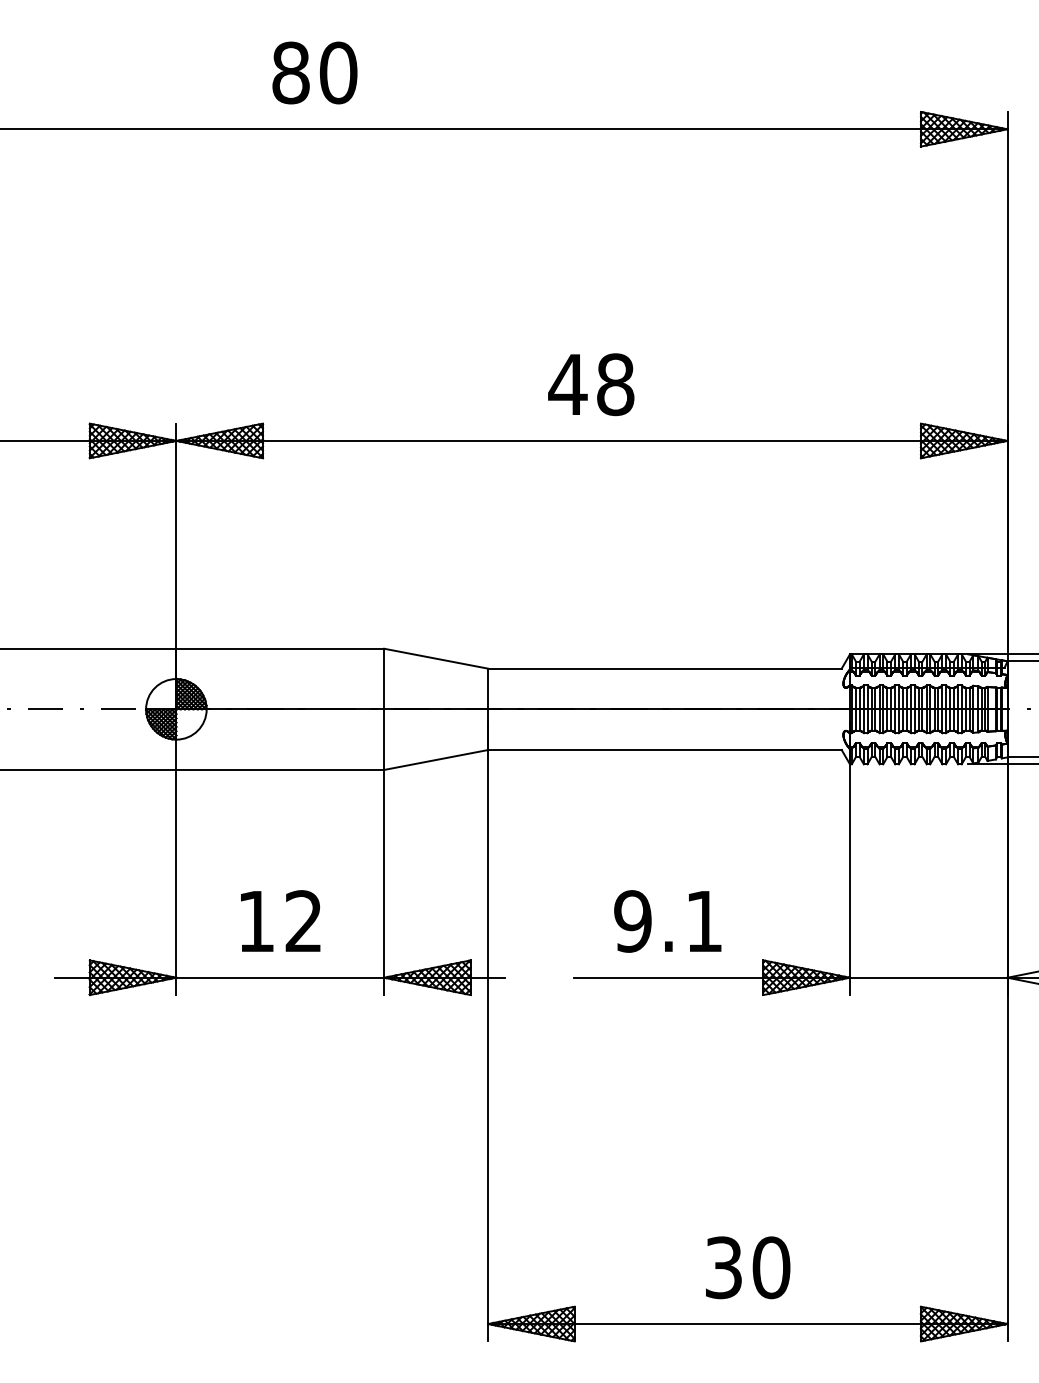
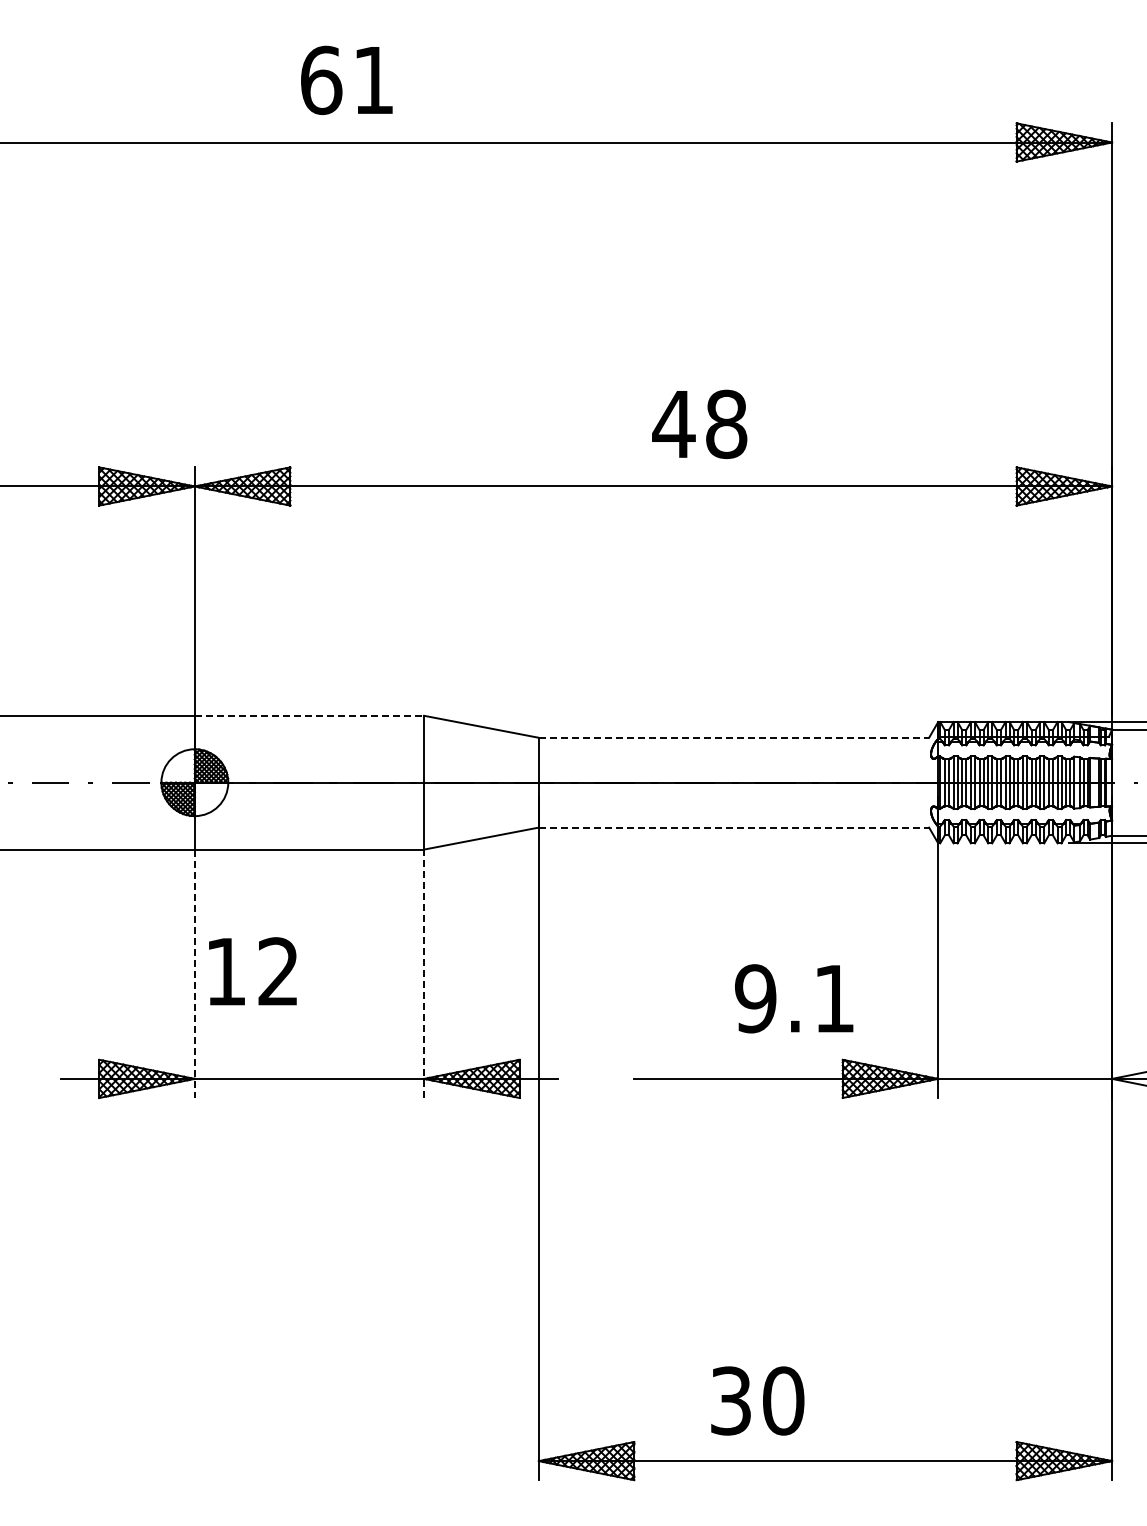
text: (314, 73) -> (347, 80), 80 -> 61
text: (591, 383) -> (699, 423), moved
line: (280, 648) -> (309, 715), solid -> dashed
line: (665, 668) -> (734, 737), solid -> dashed
line: (665, 749) -> (734, 827), solid -> dashed
line: (384, 882) -> (424, 973), solid -> dashed
line: (176, 883) -> (194, 974), solid -> dashed
text: (280, 921) -> (252, 971), moved
text: (668, 921) -> (794, 998), moved
text: (747, 1267) -> (757, 1400), moved

